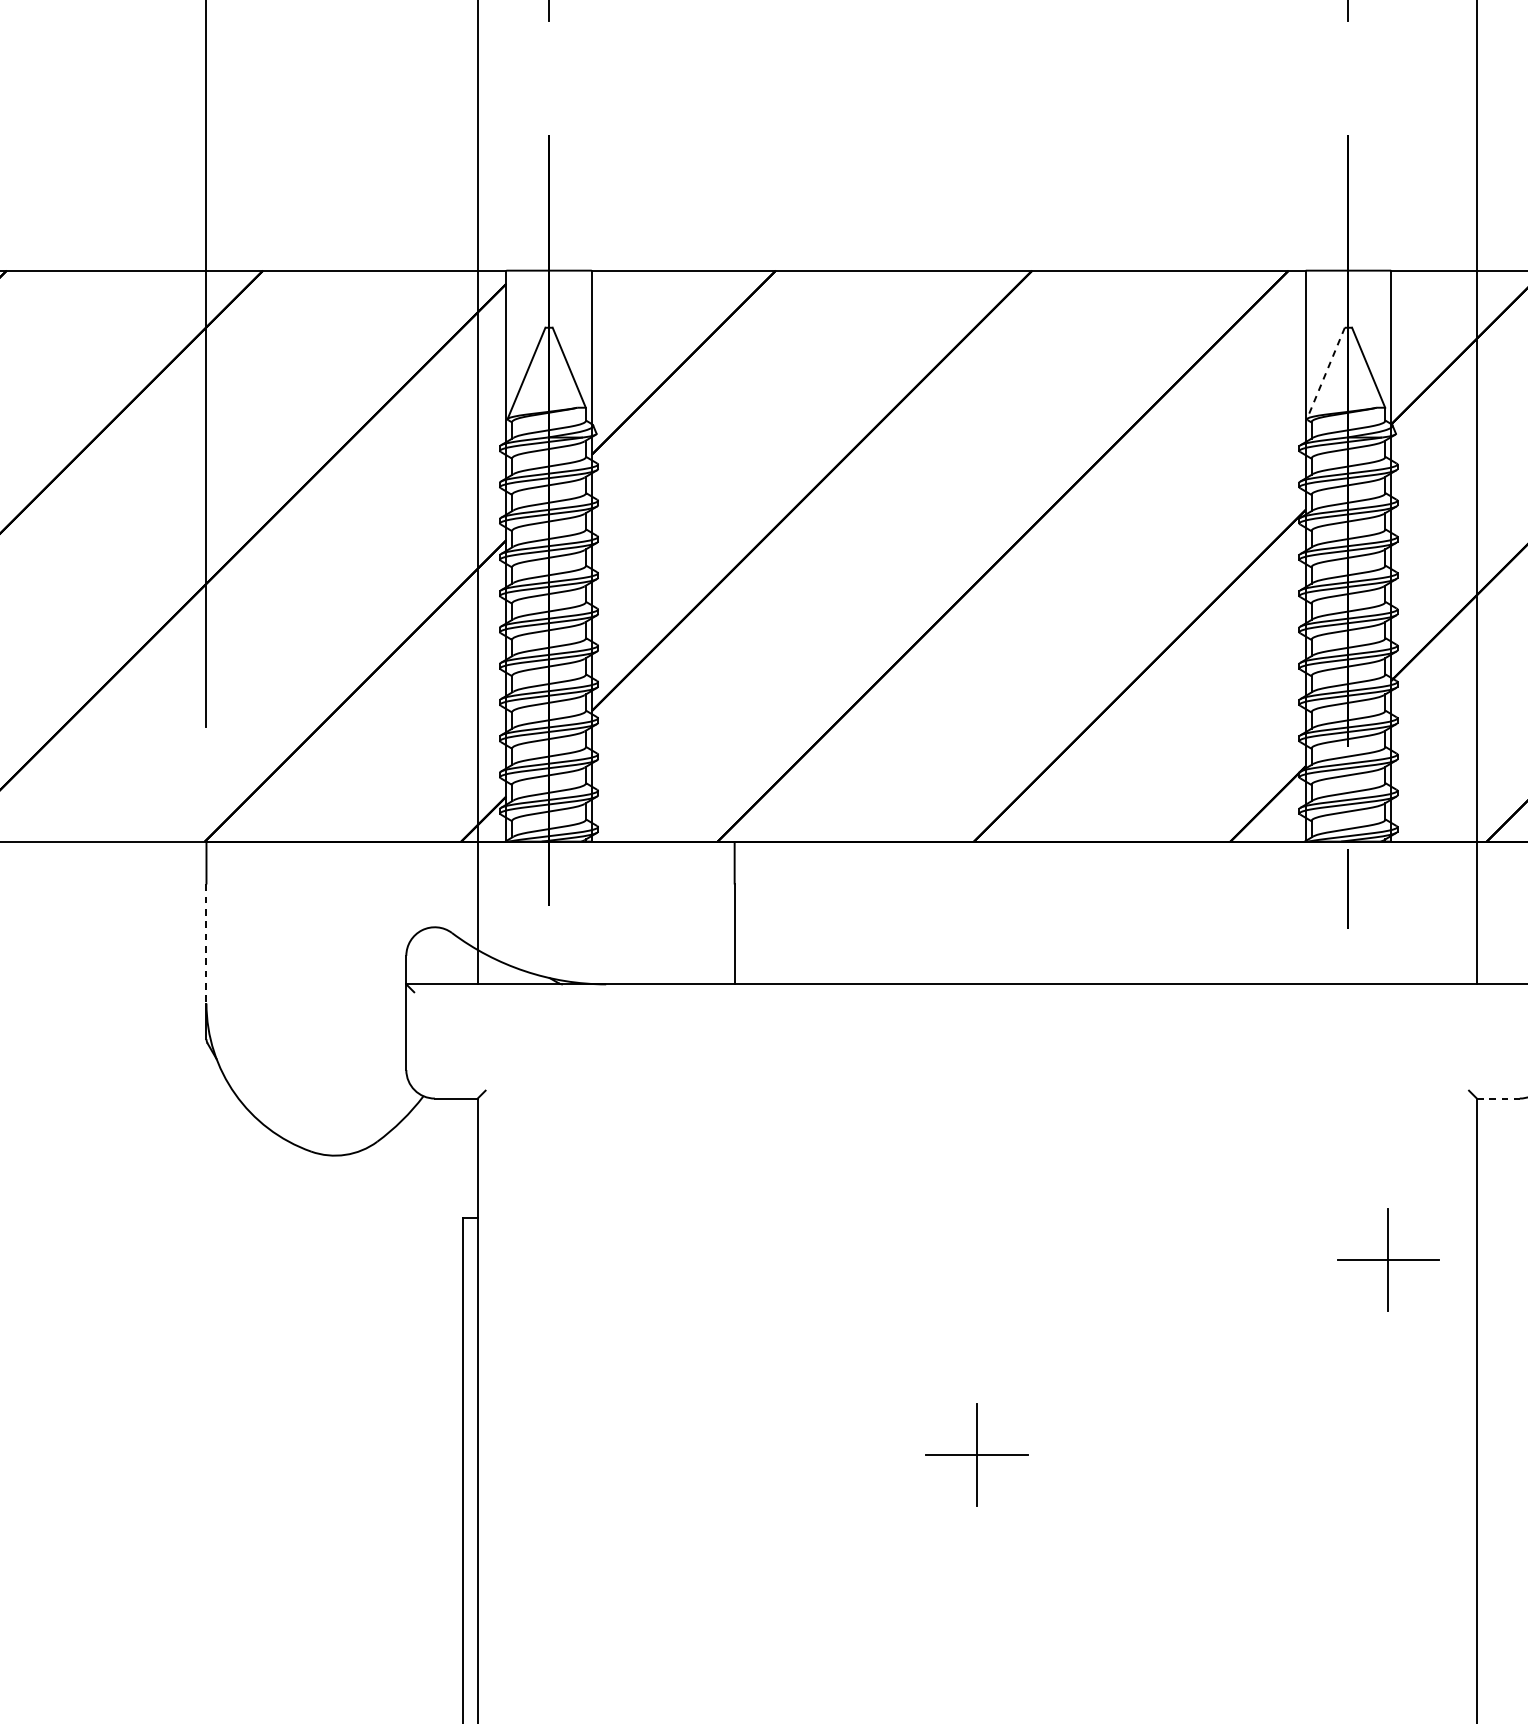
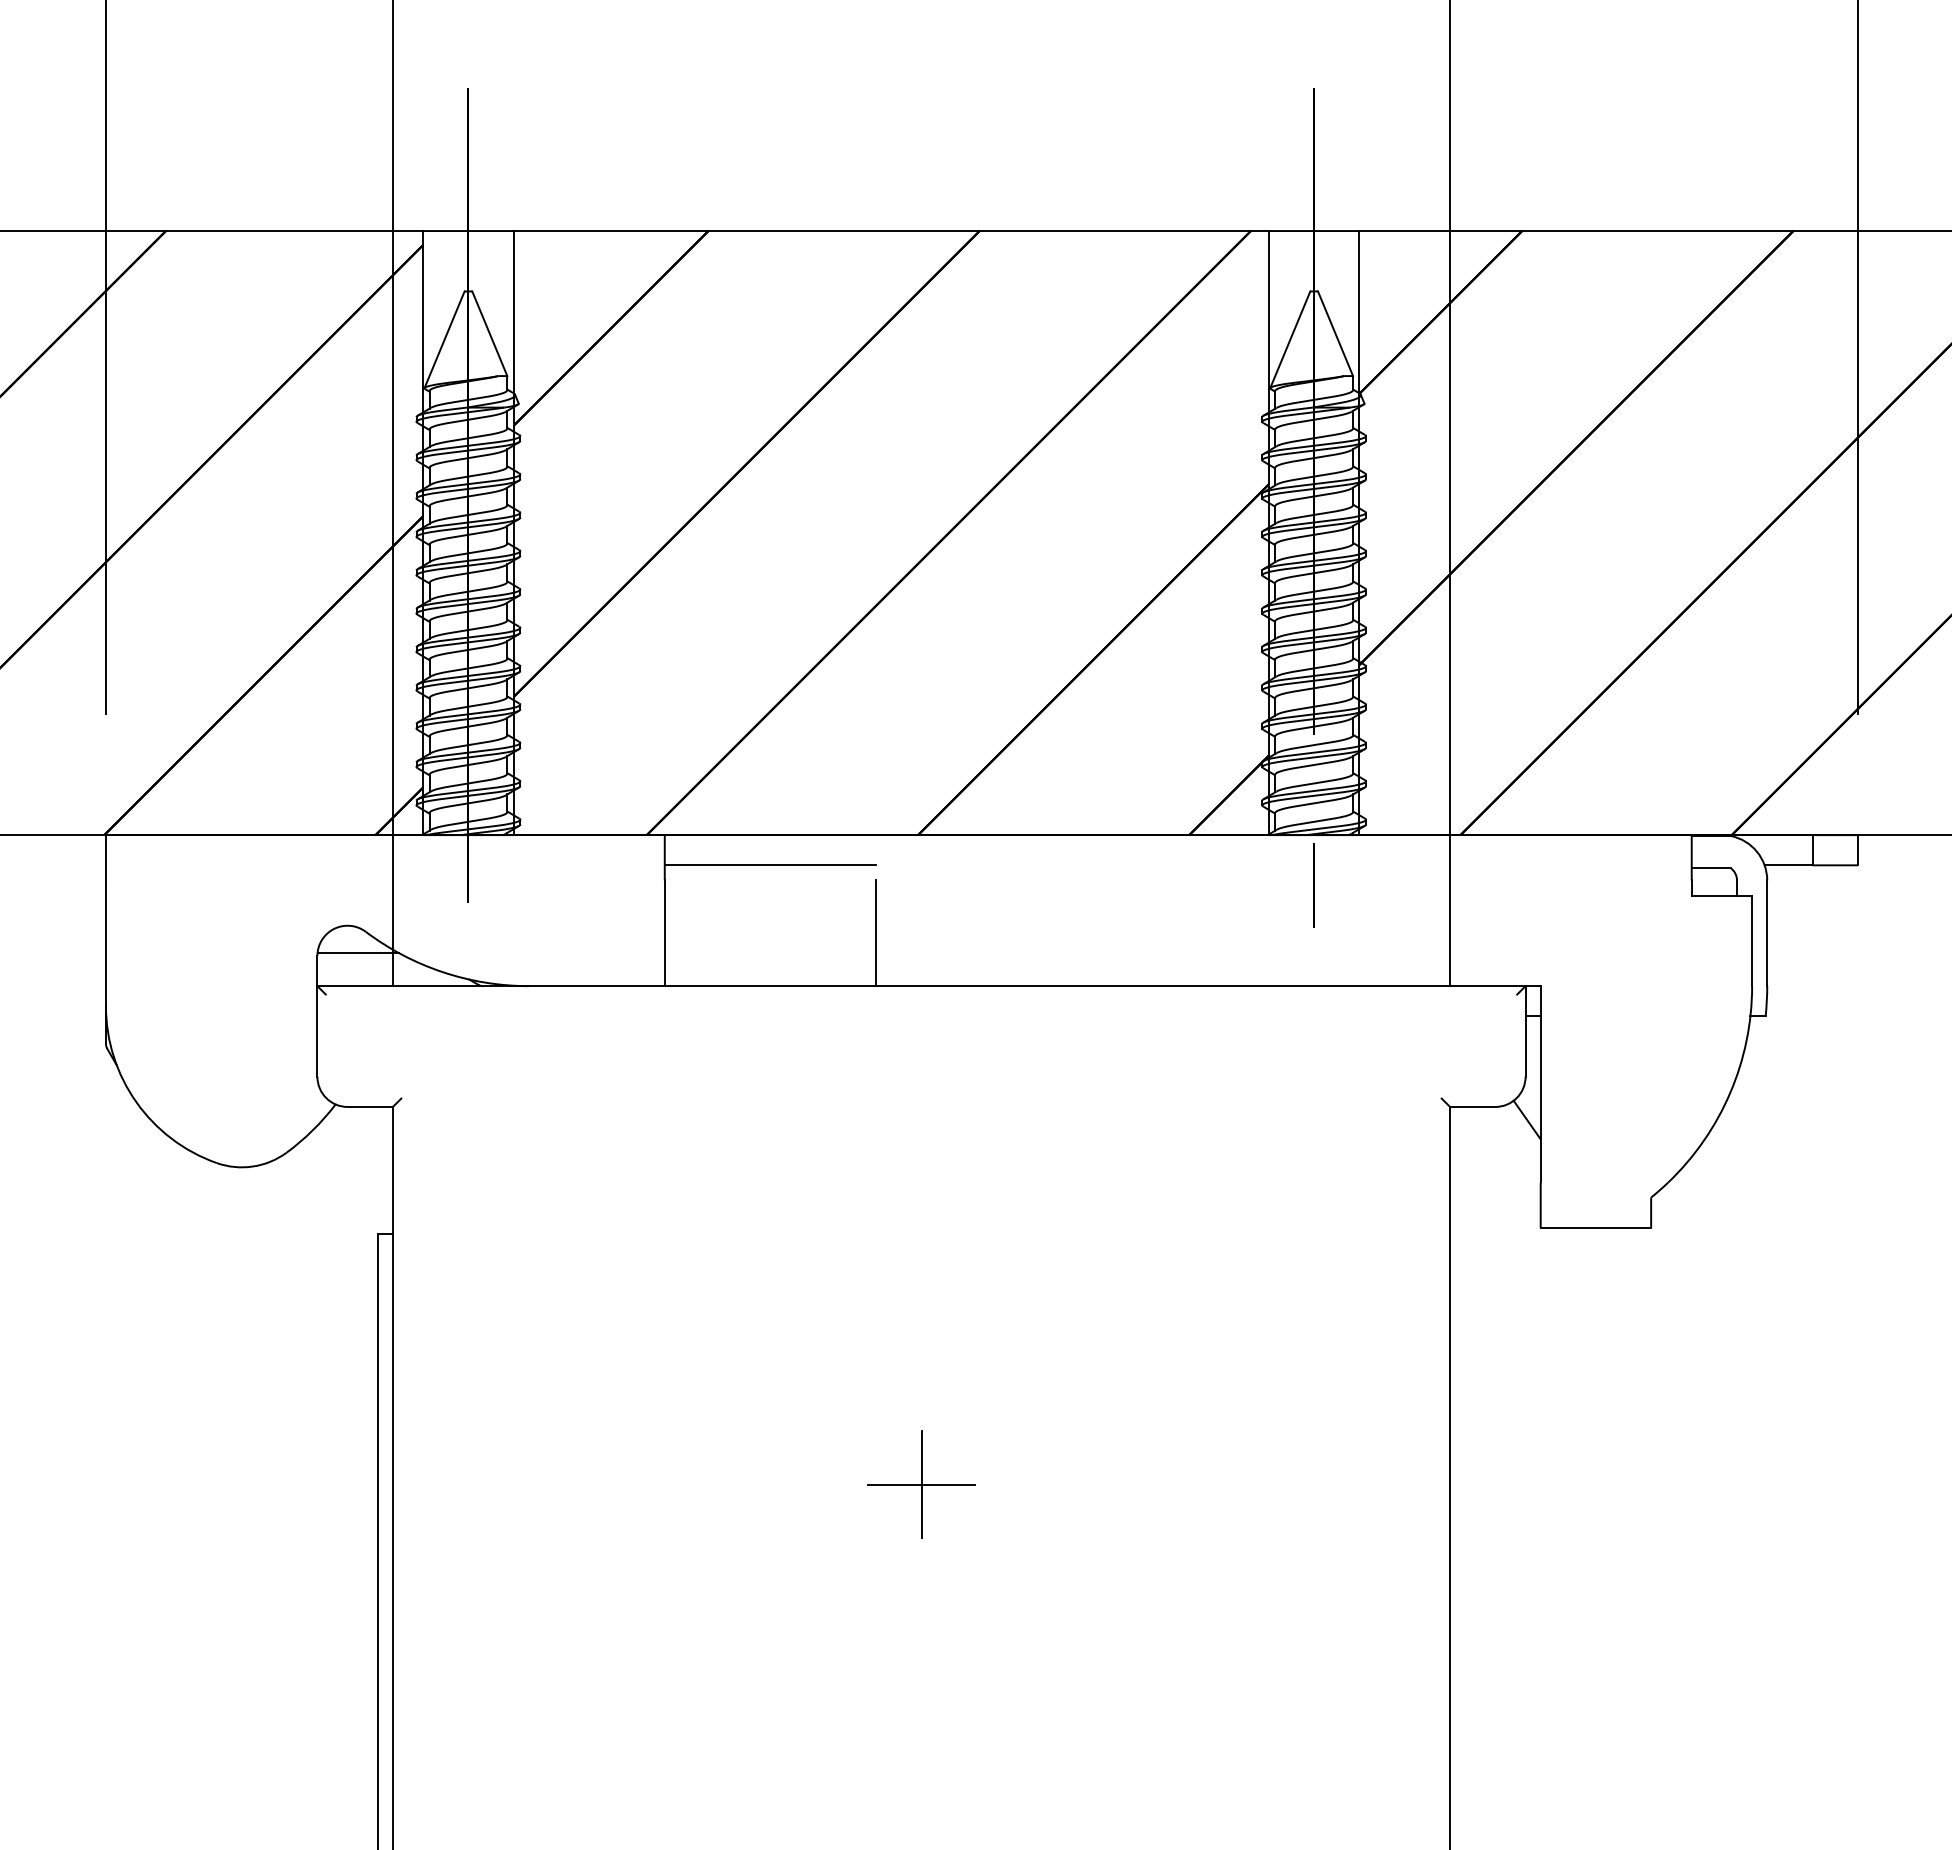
line: (1326, 374) -> (1290, 340), dashed -> solid
line: (834, 870) -> (770, 865), added
line: (934, 934) -> (876, 933), added
line: (206, 944) -> (105, 943), dashed -> solid
line: (444, 952) -> (357, 952), added
line: (1498, 1098) -> (1472, 1106), dashed -> solid
part: (1388, 1259) -> (1356, 1277), removed

